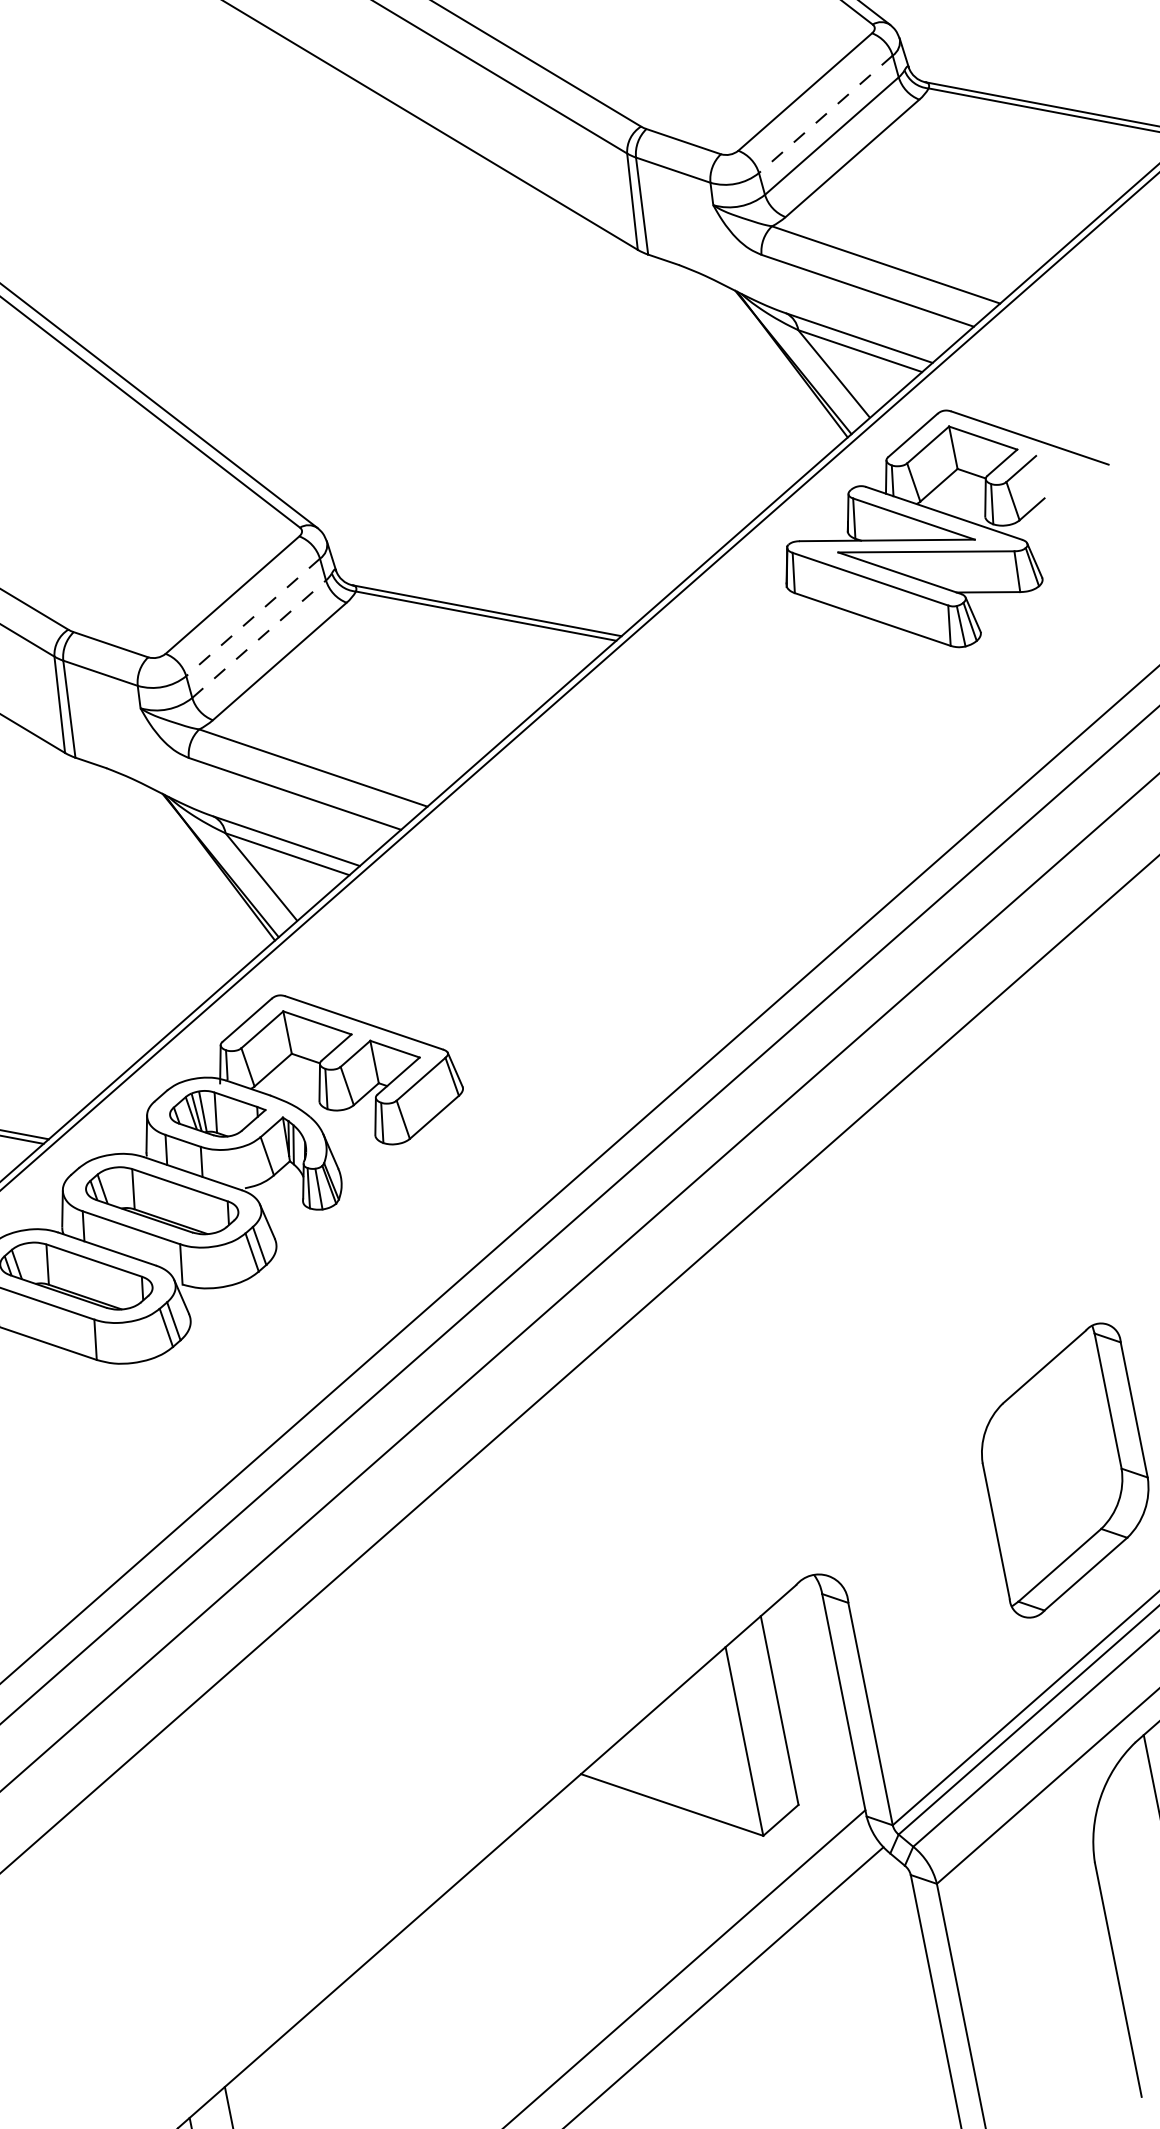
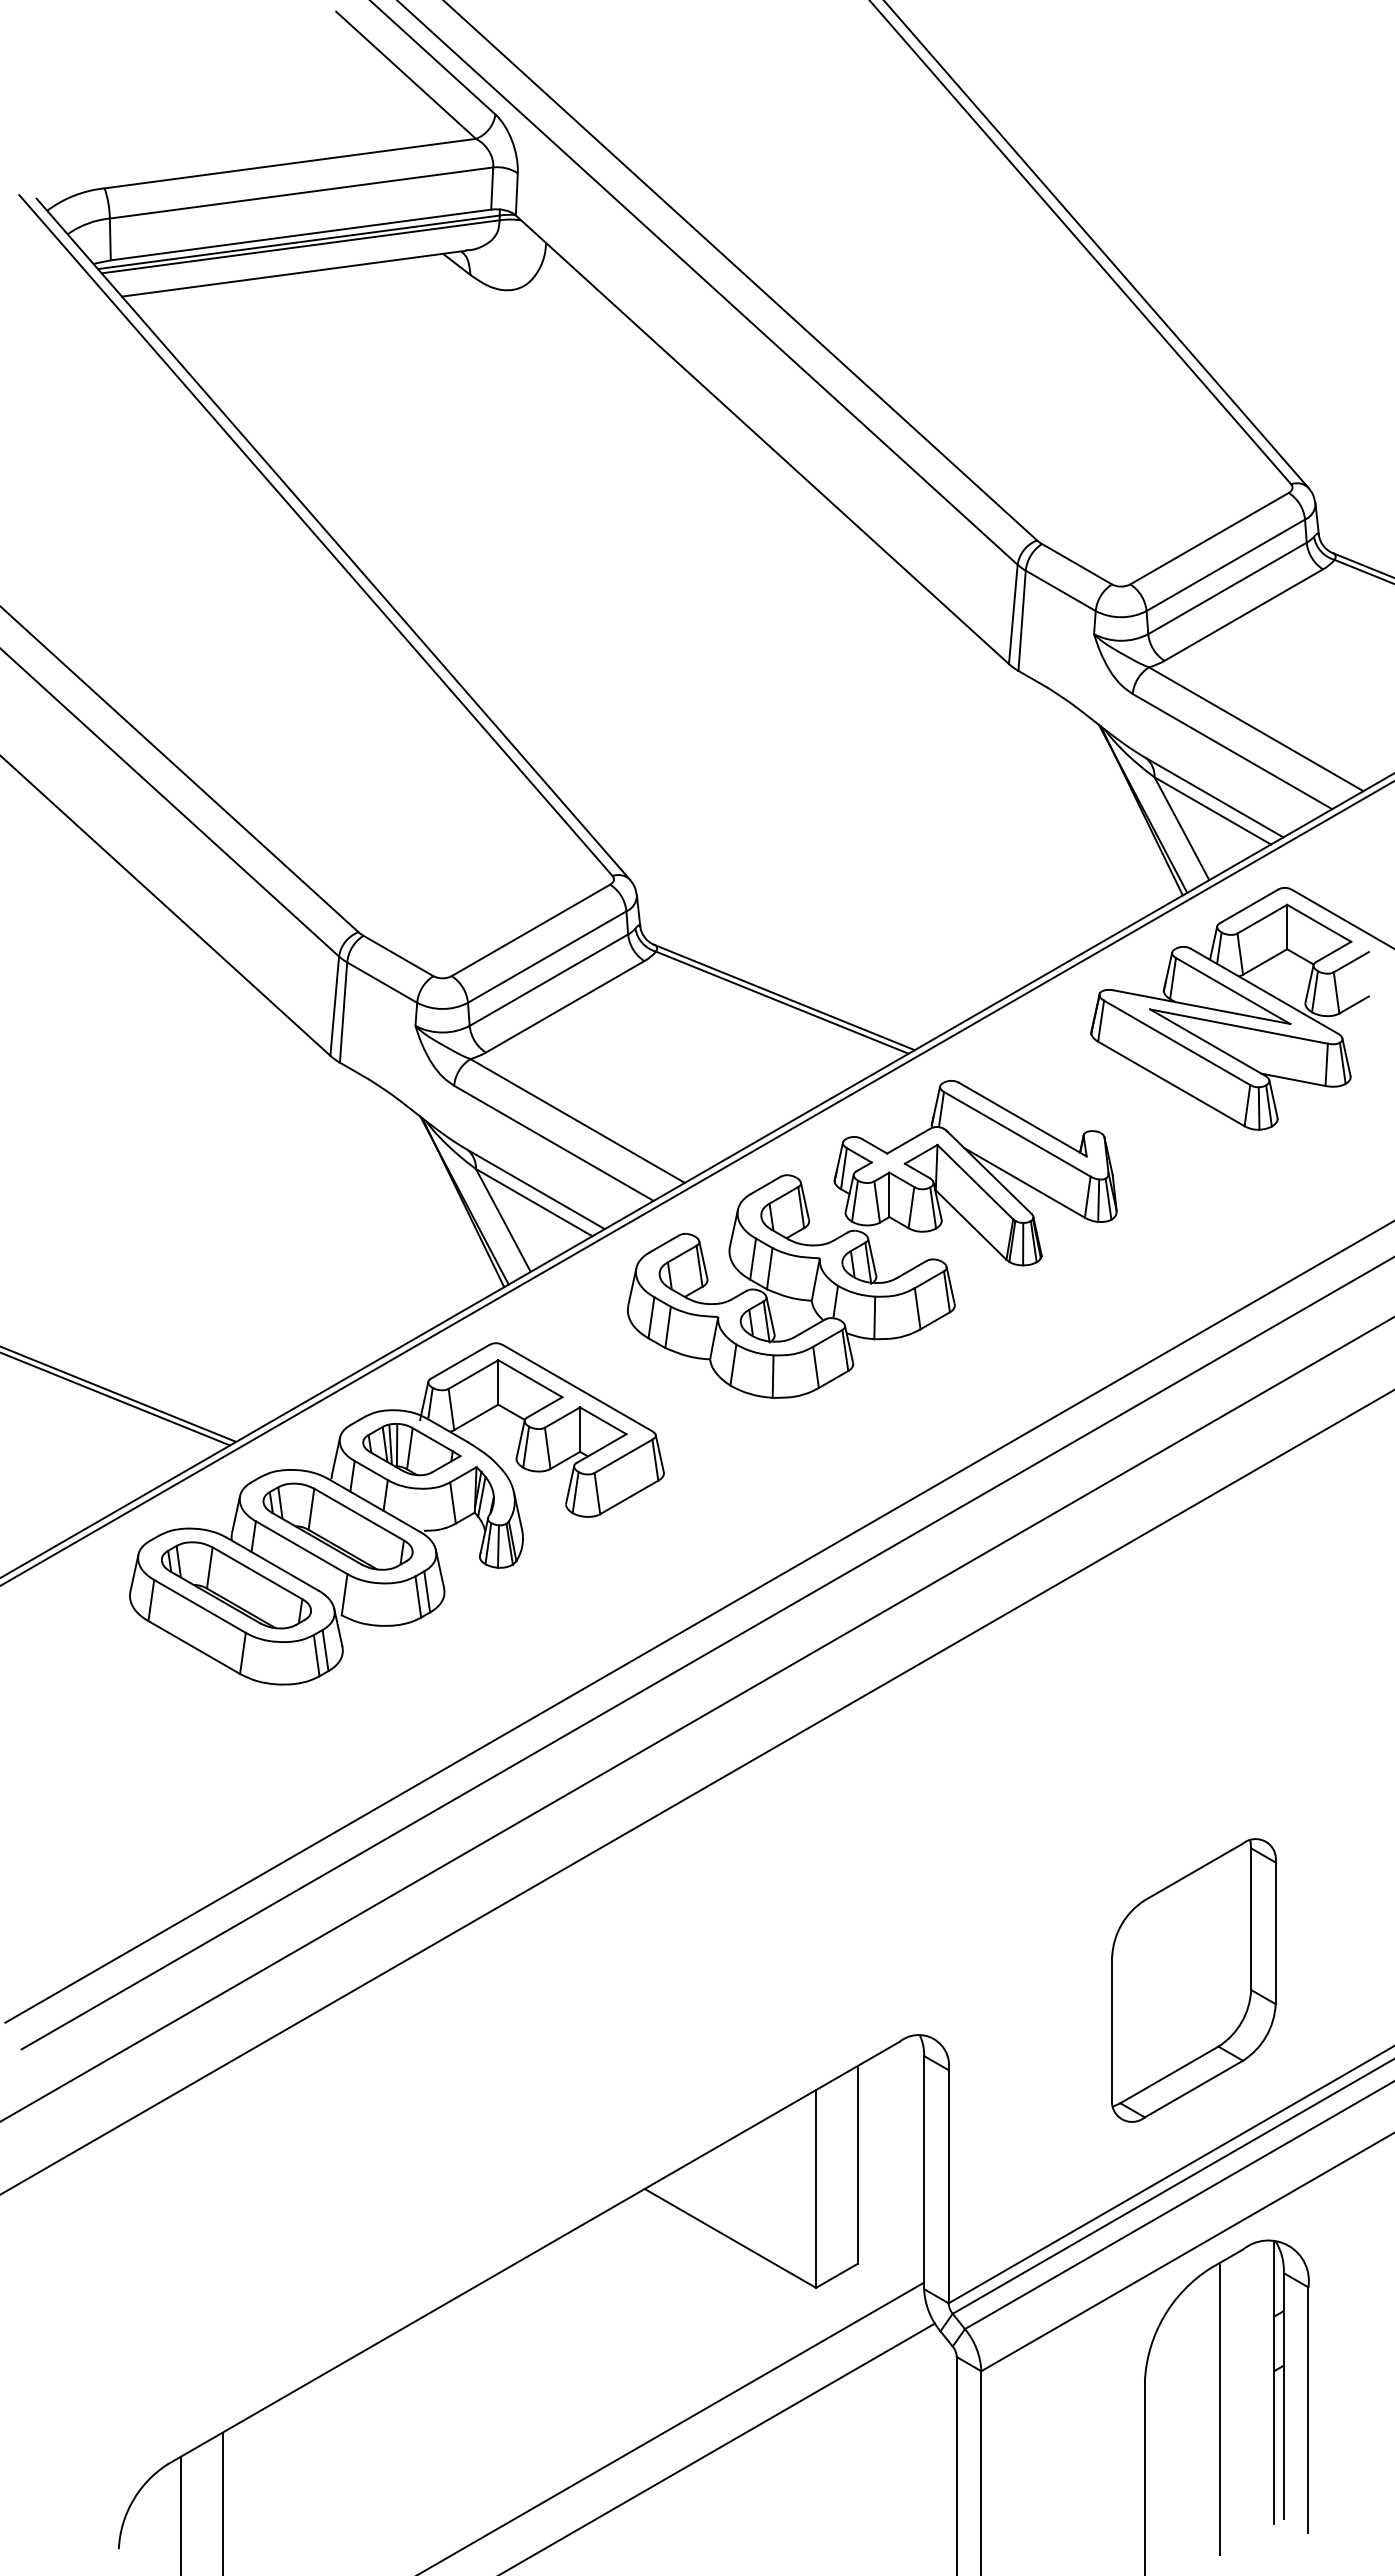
line: (825, 114) -> (1225, 565), dashed -> solid
line: (252, 617) -> (546, 957), dashed -> solid
line: (259, 638) -> (549, 979), dashed -> solid
part: (617, 824) -> (872, 1239), added

